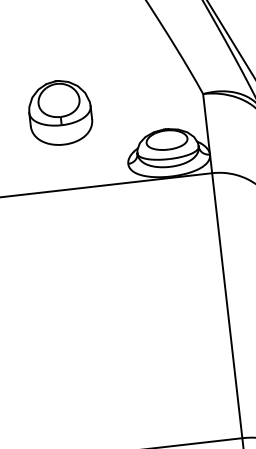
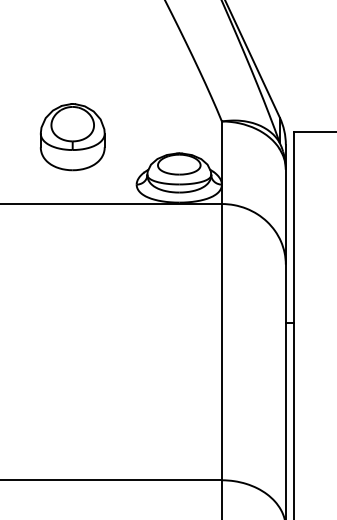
part: (60, 113) -> (72, 137), moved

